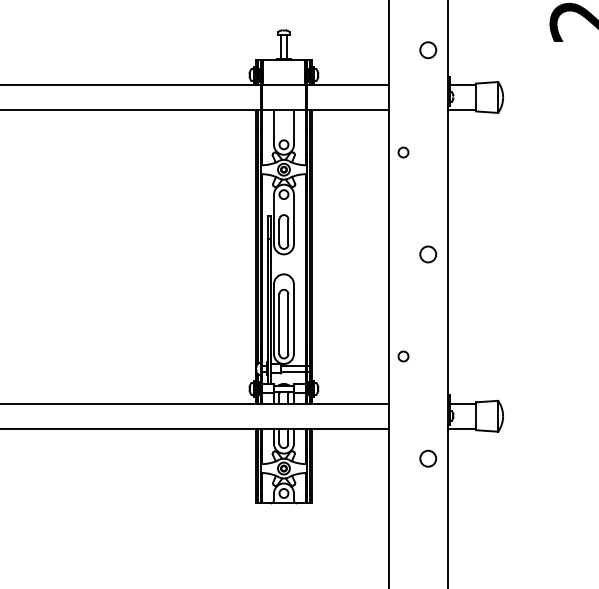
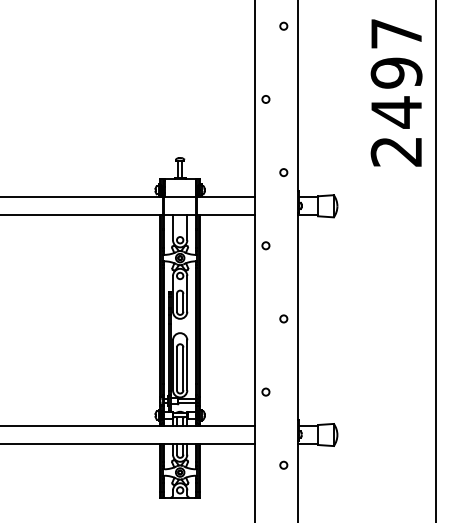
circle: (427, 50) -> (283, 172), size x0.62
circle: (427, 253) -> (283, 318), size x0.62
circle: (427, 457) -> (283, 464), size x0.62

